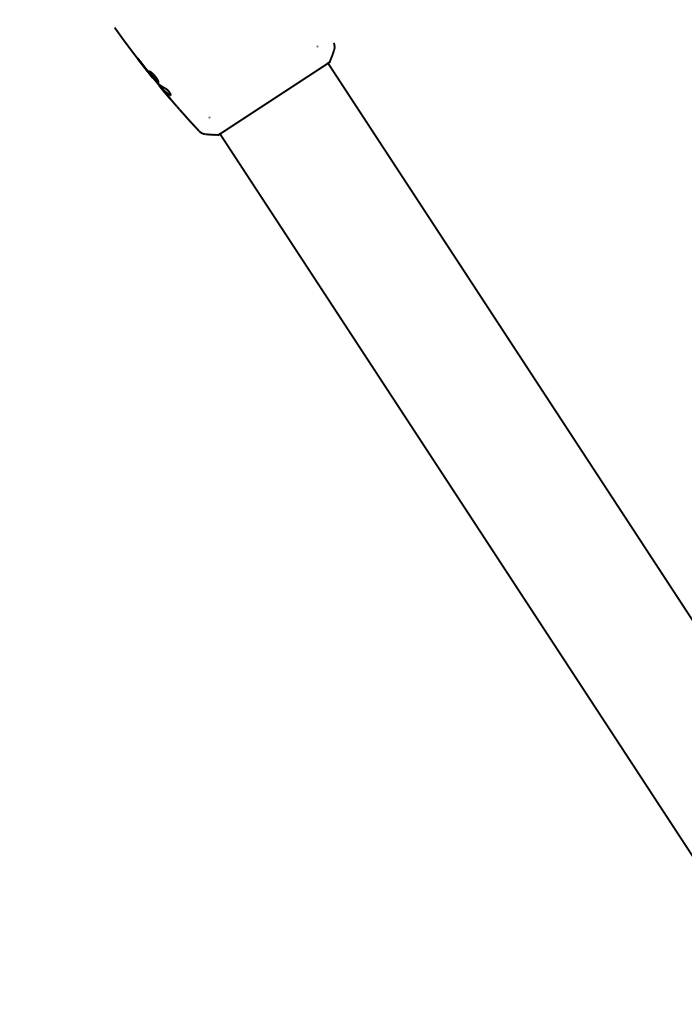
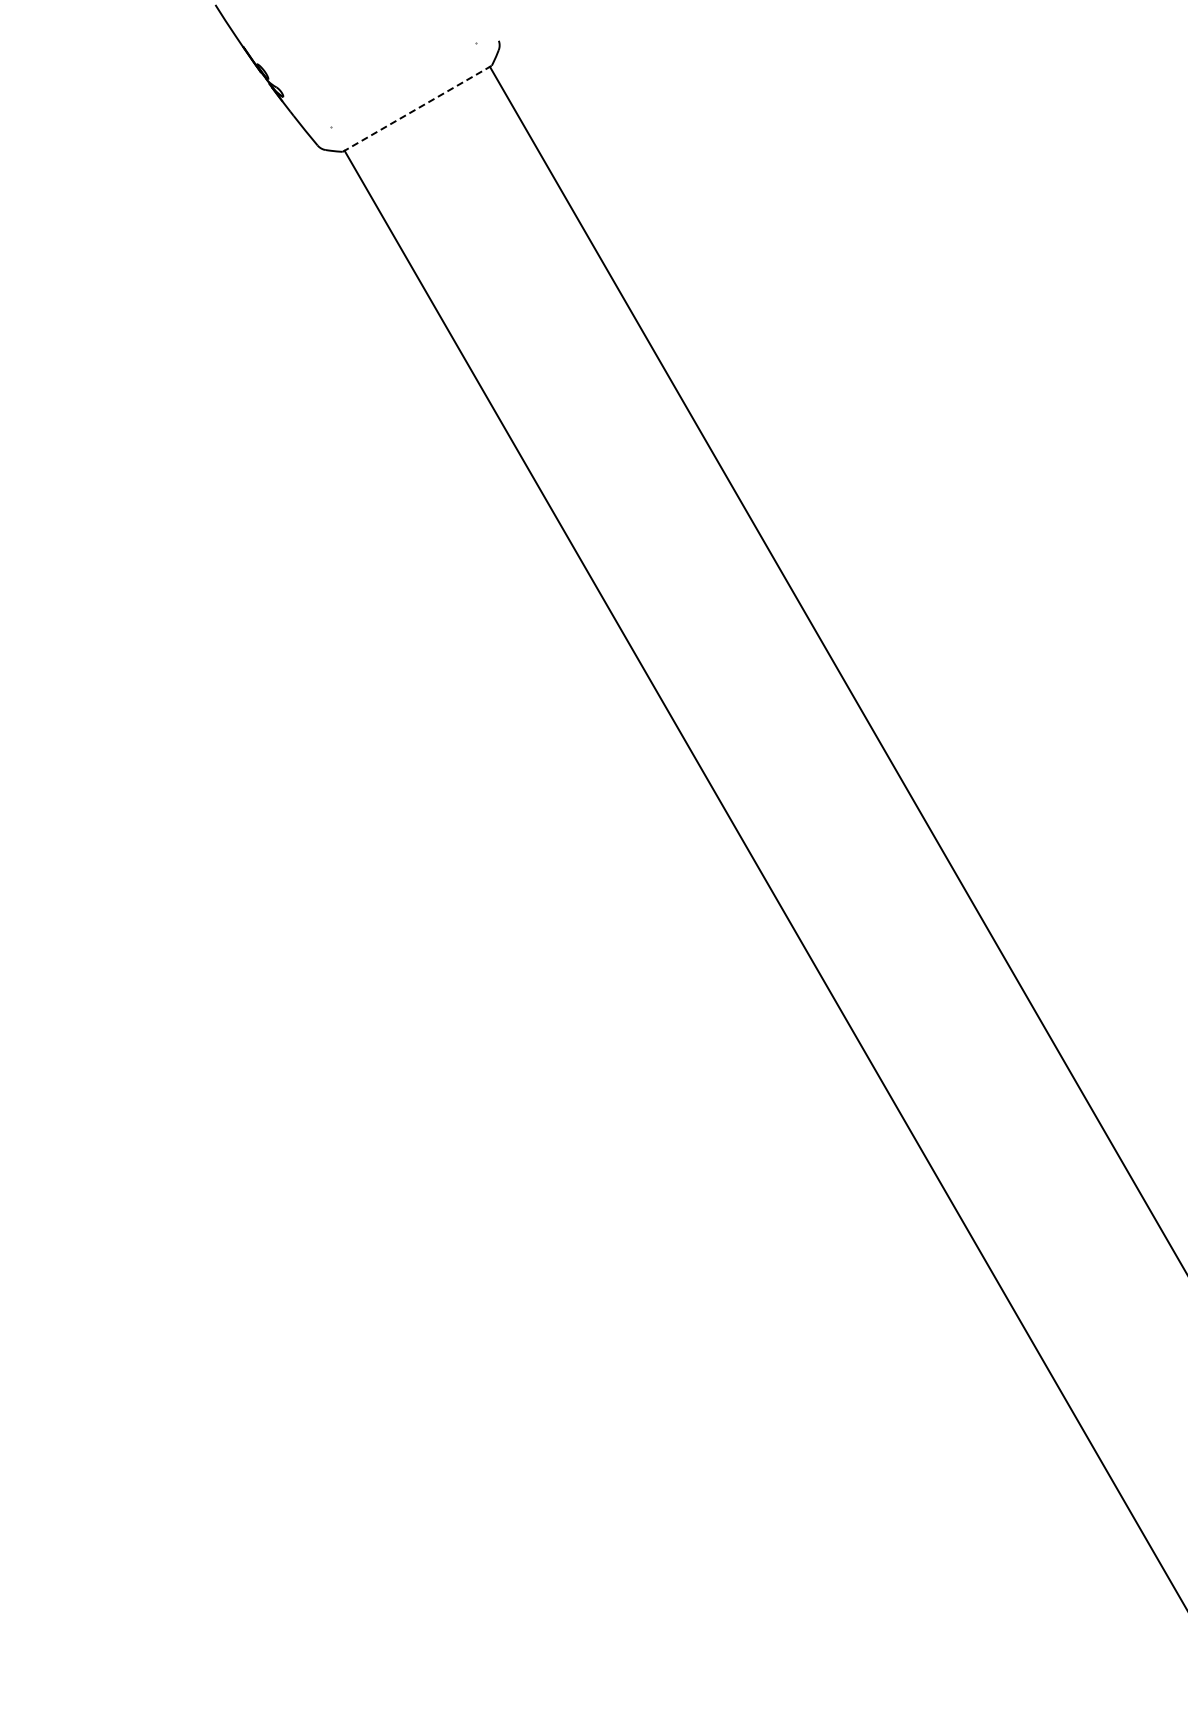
line: (274, 98) -> (417, 108), solid -> dashed

